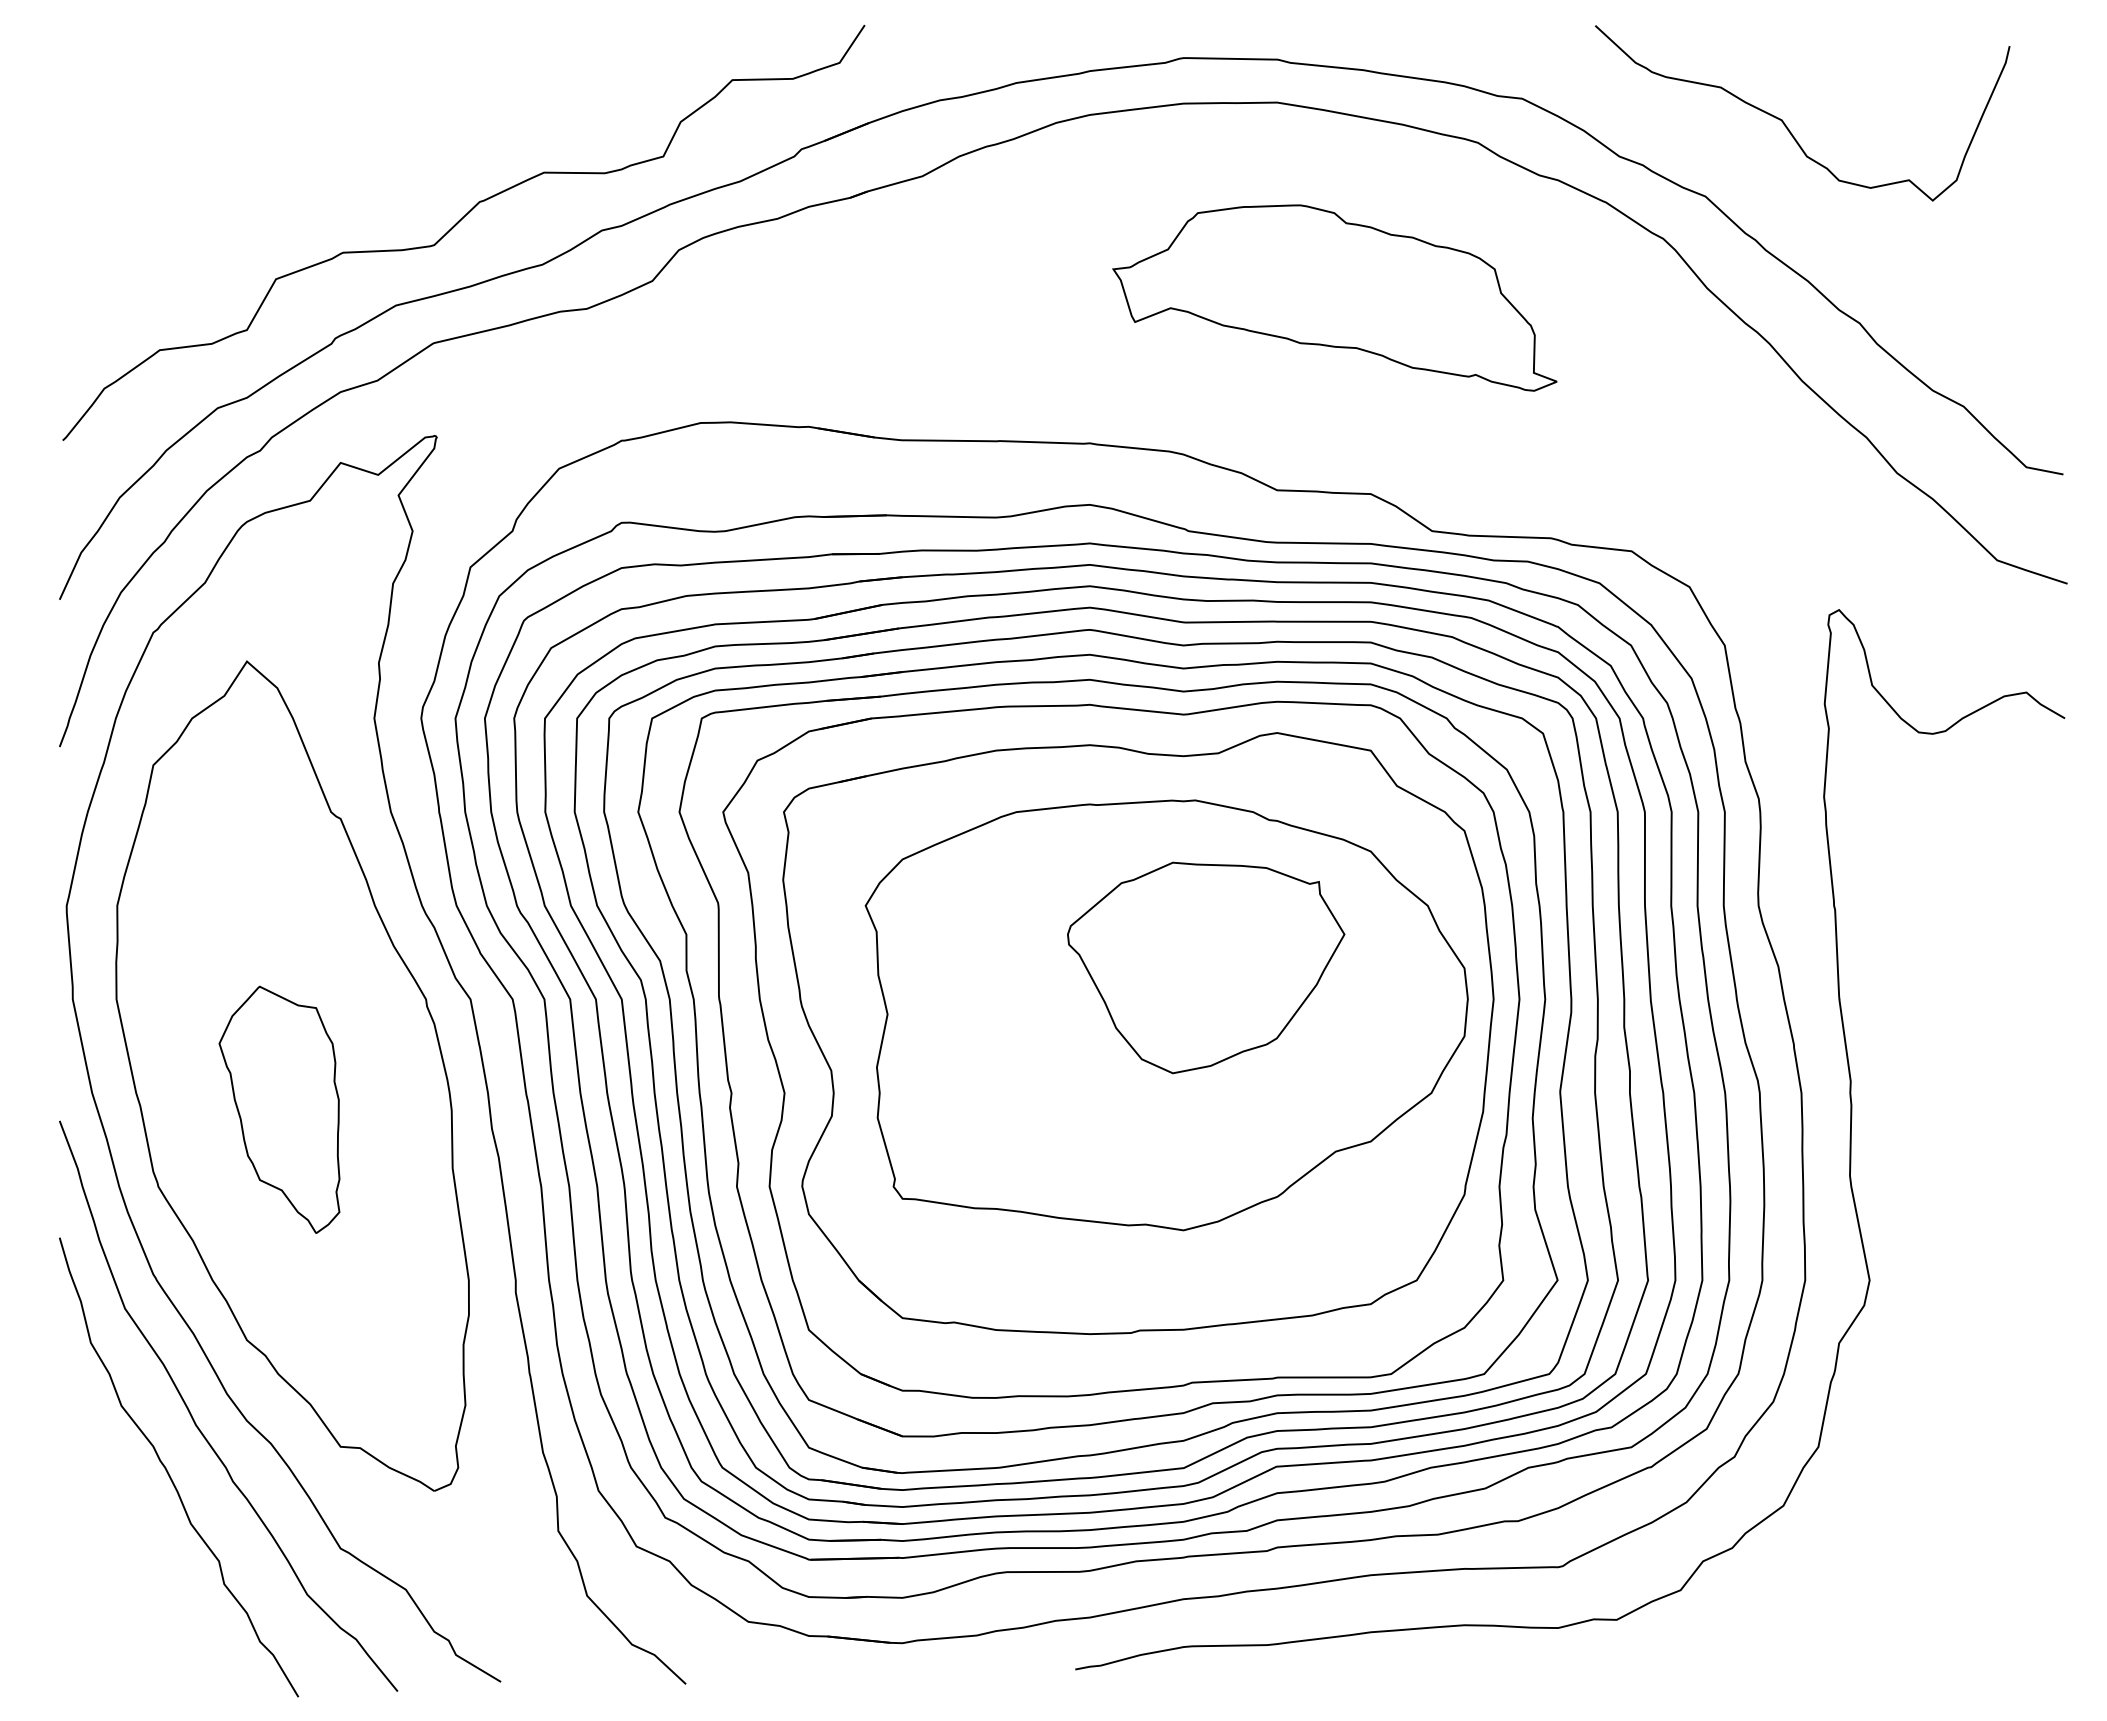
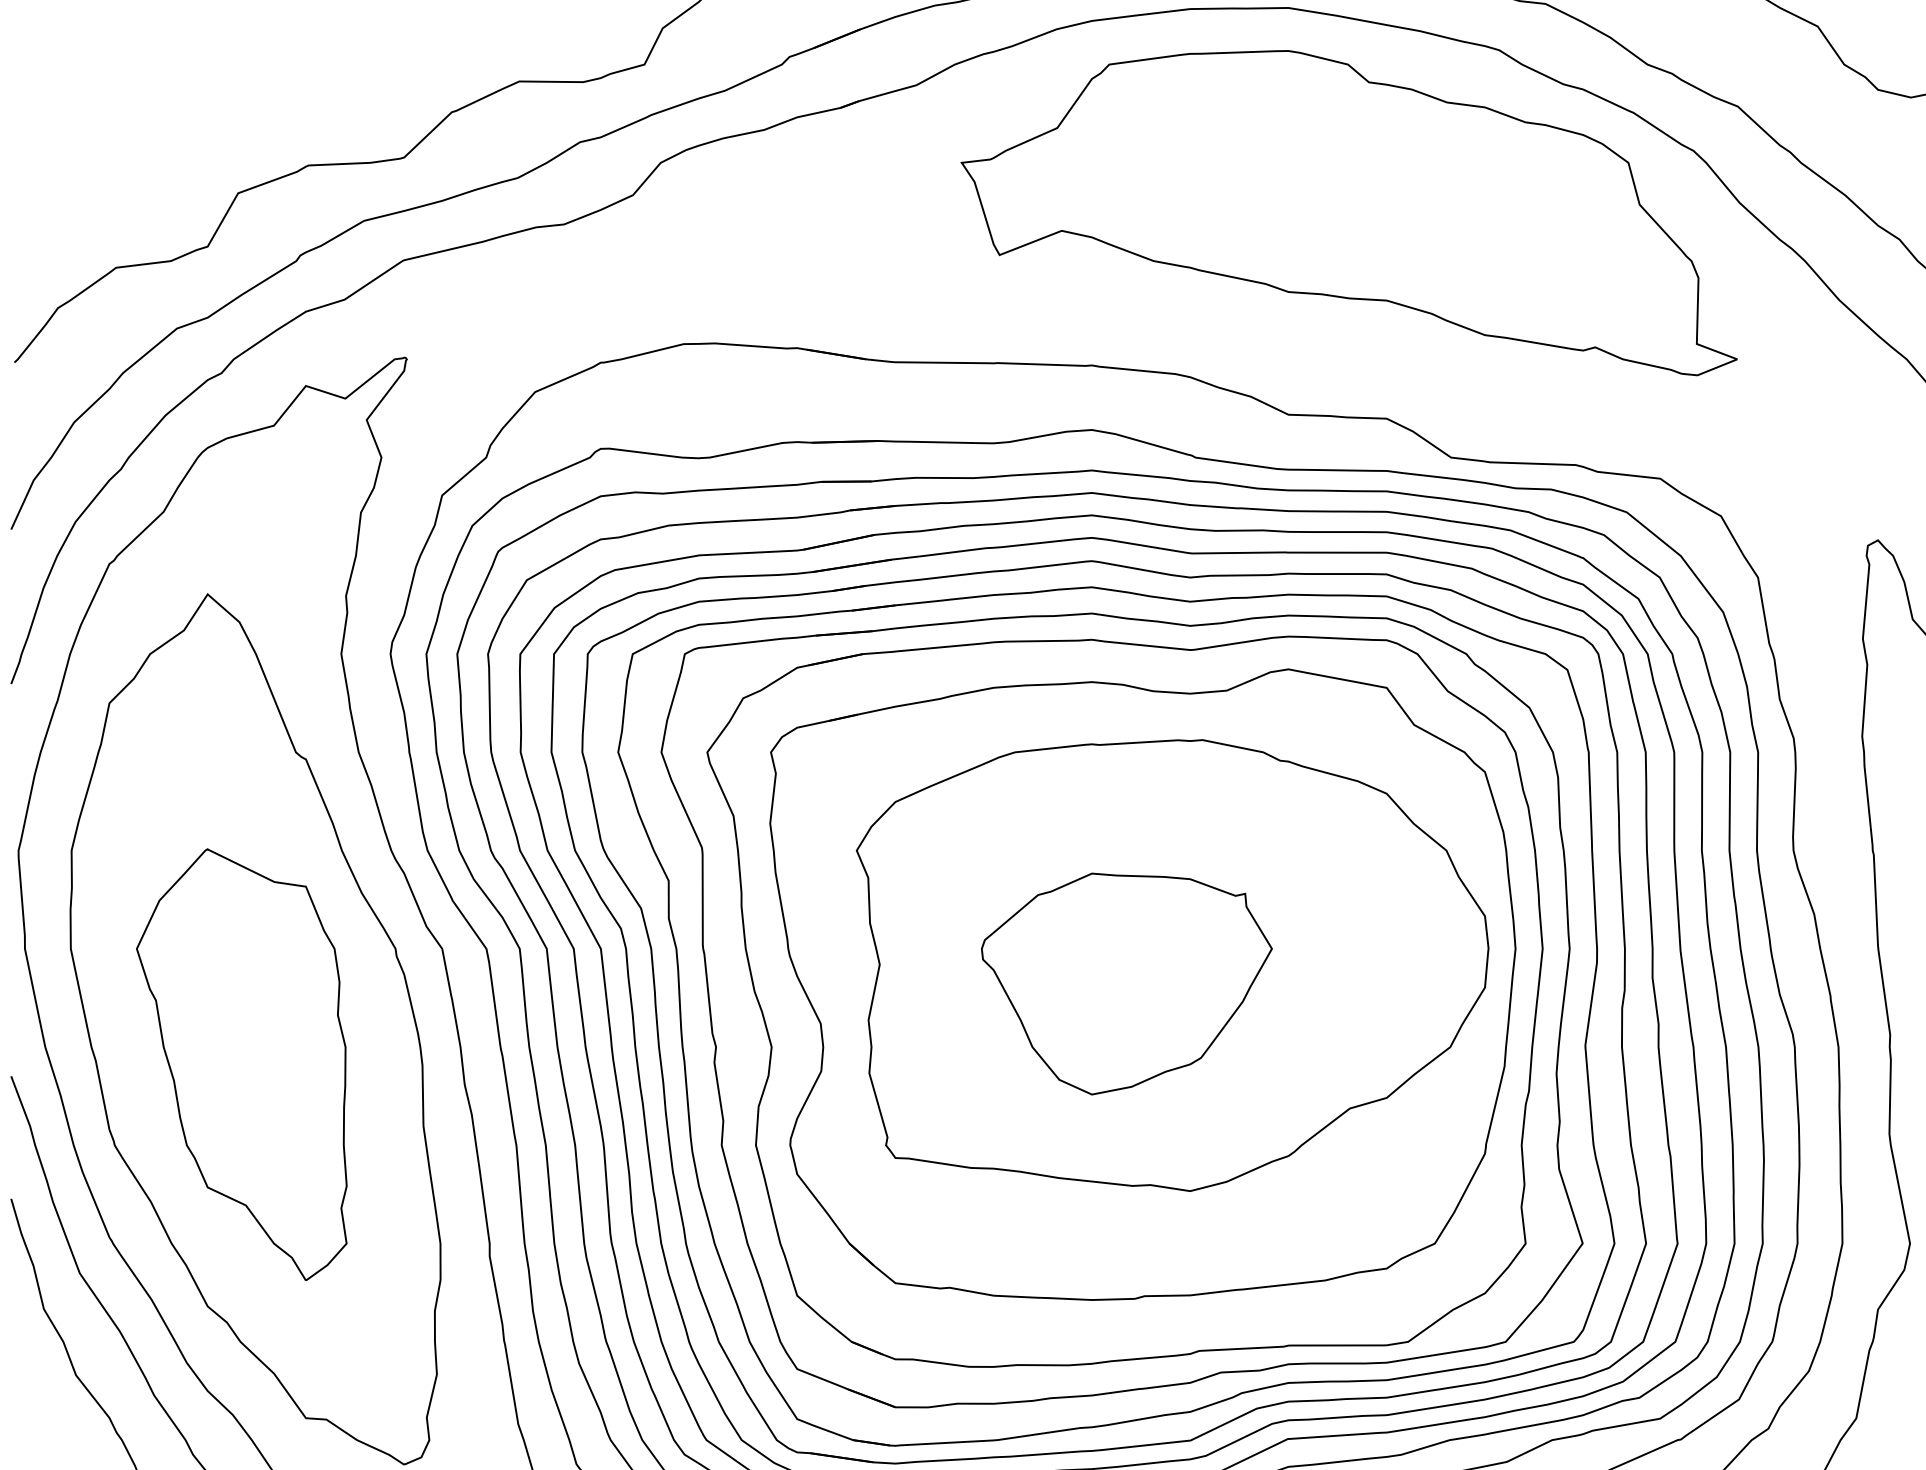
part: (1334, 297) -> (1348, 212), size x1.67
part: (1206, 967) -> (1127, 983), moved
part: (279, 1109) -> (241, 1064), size x1.67

